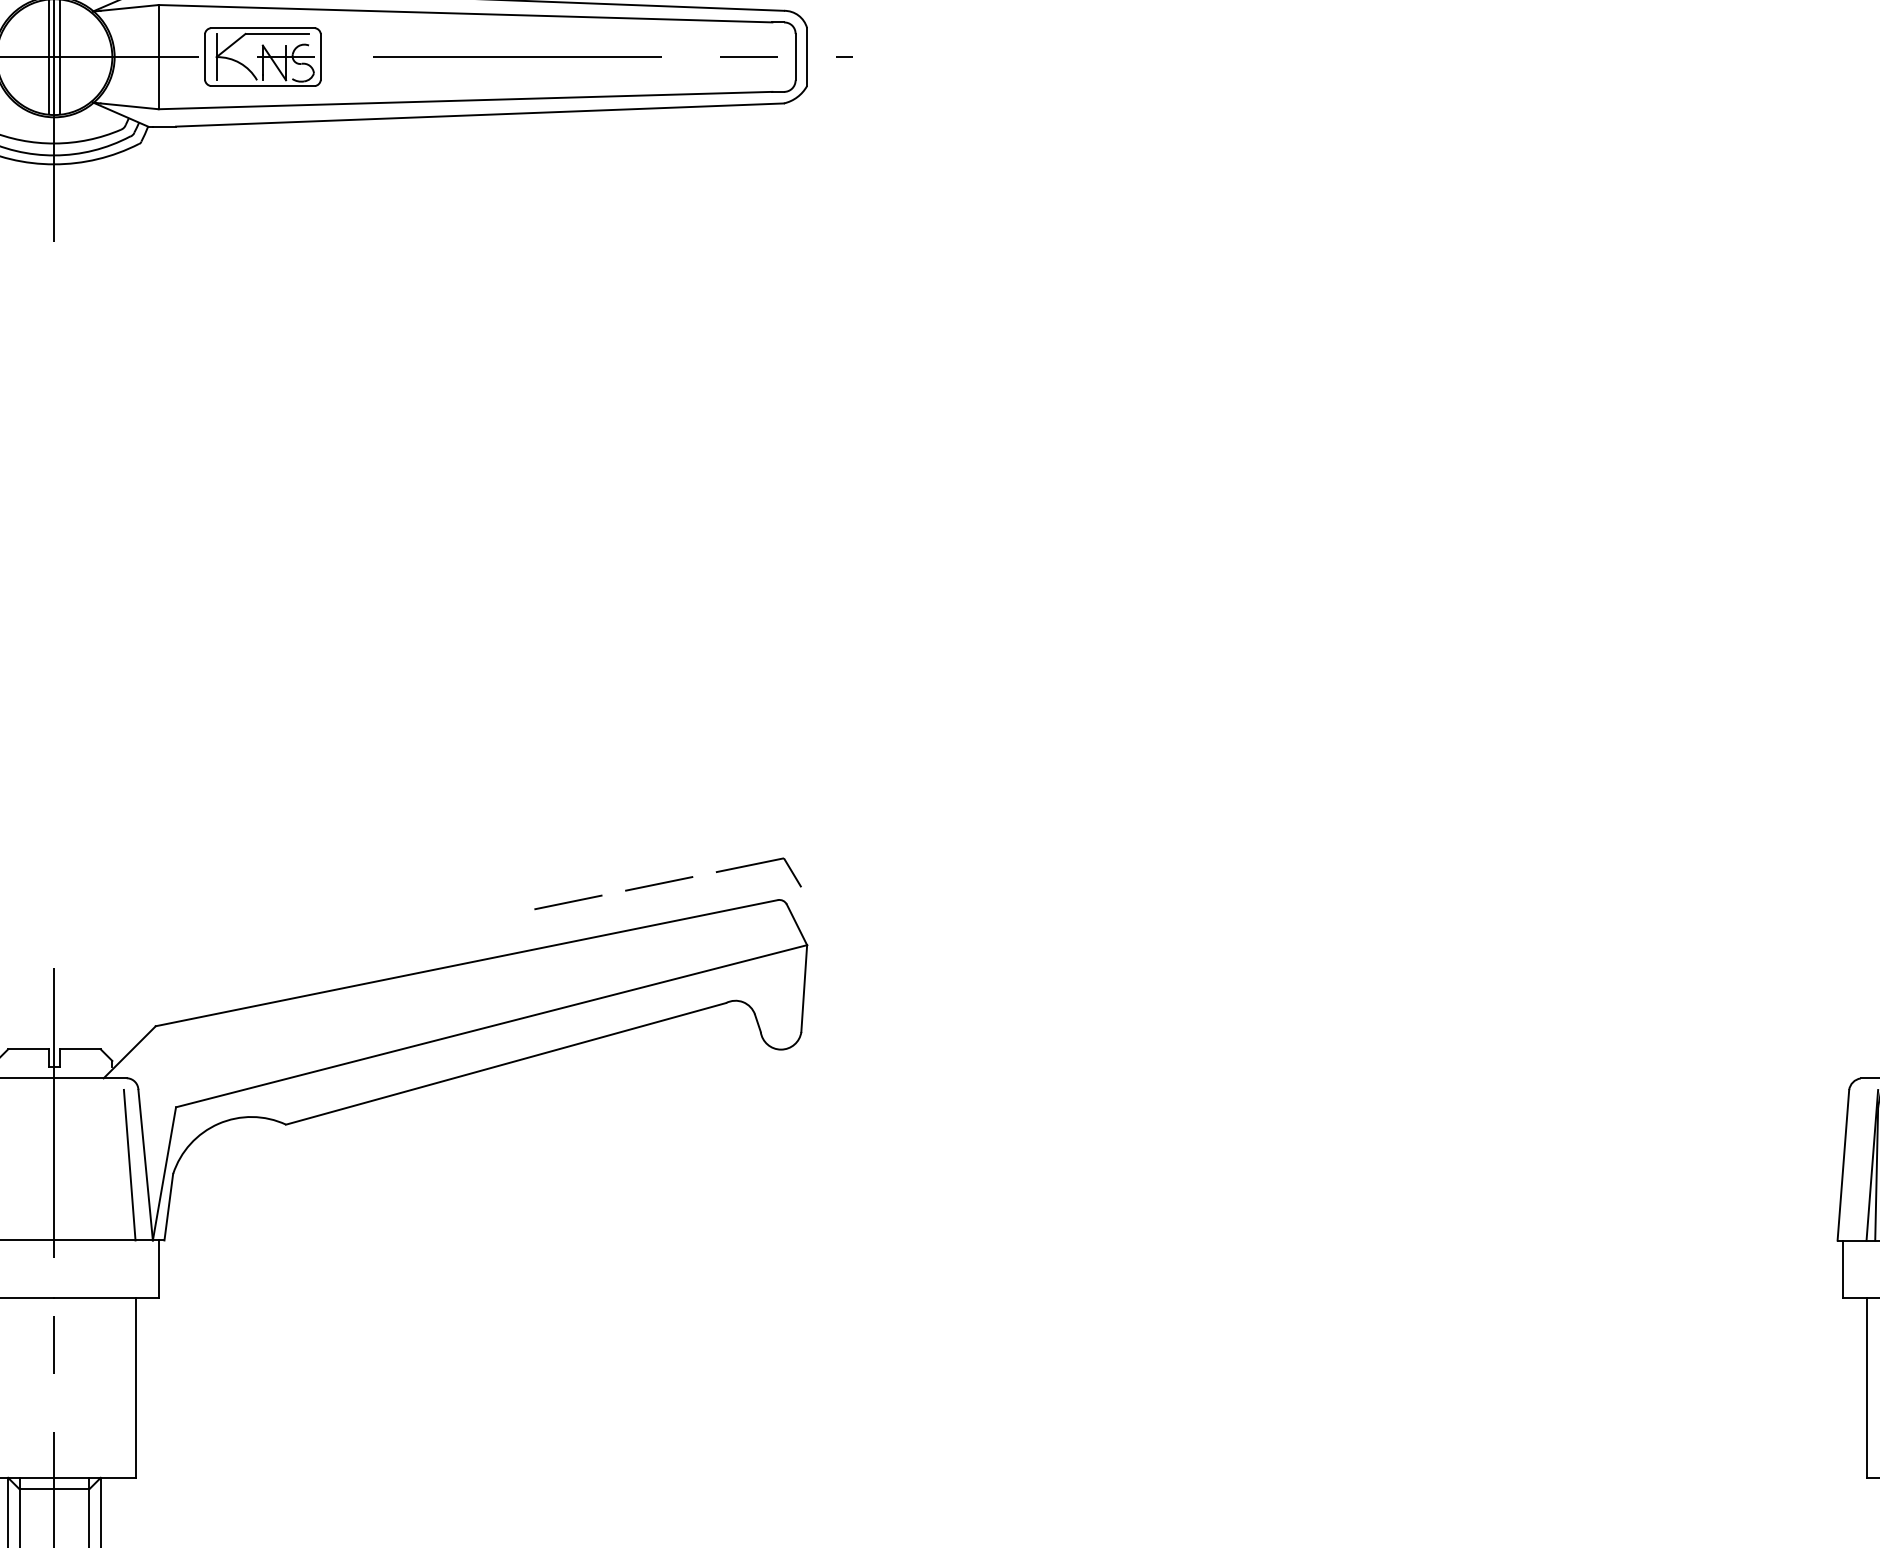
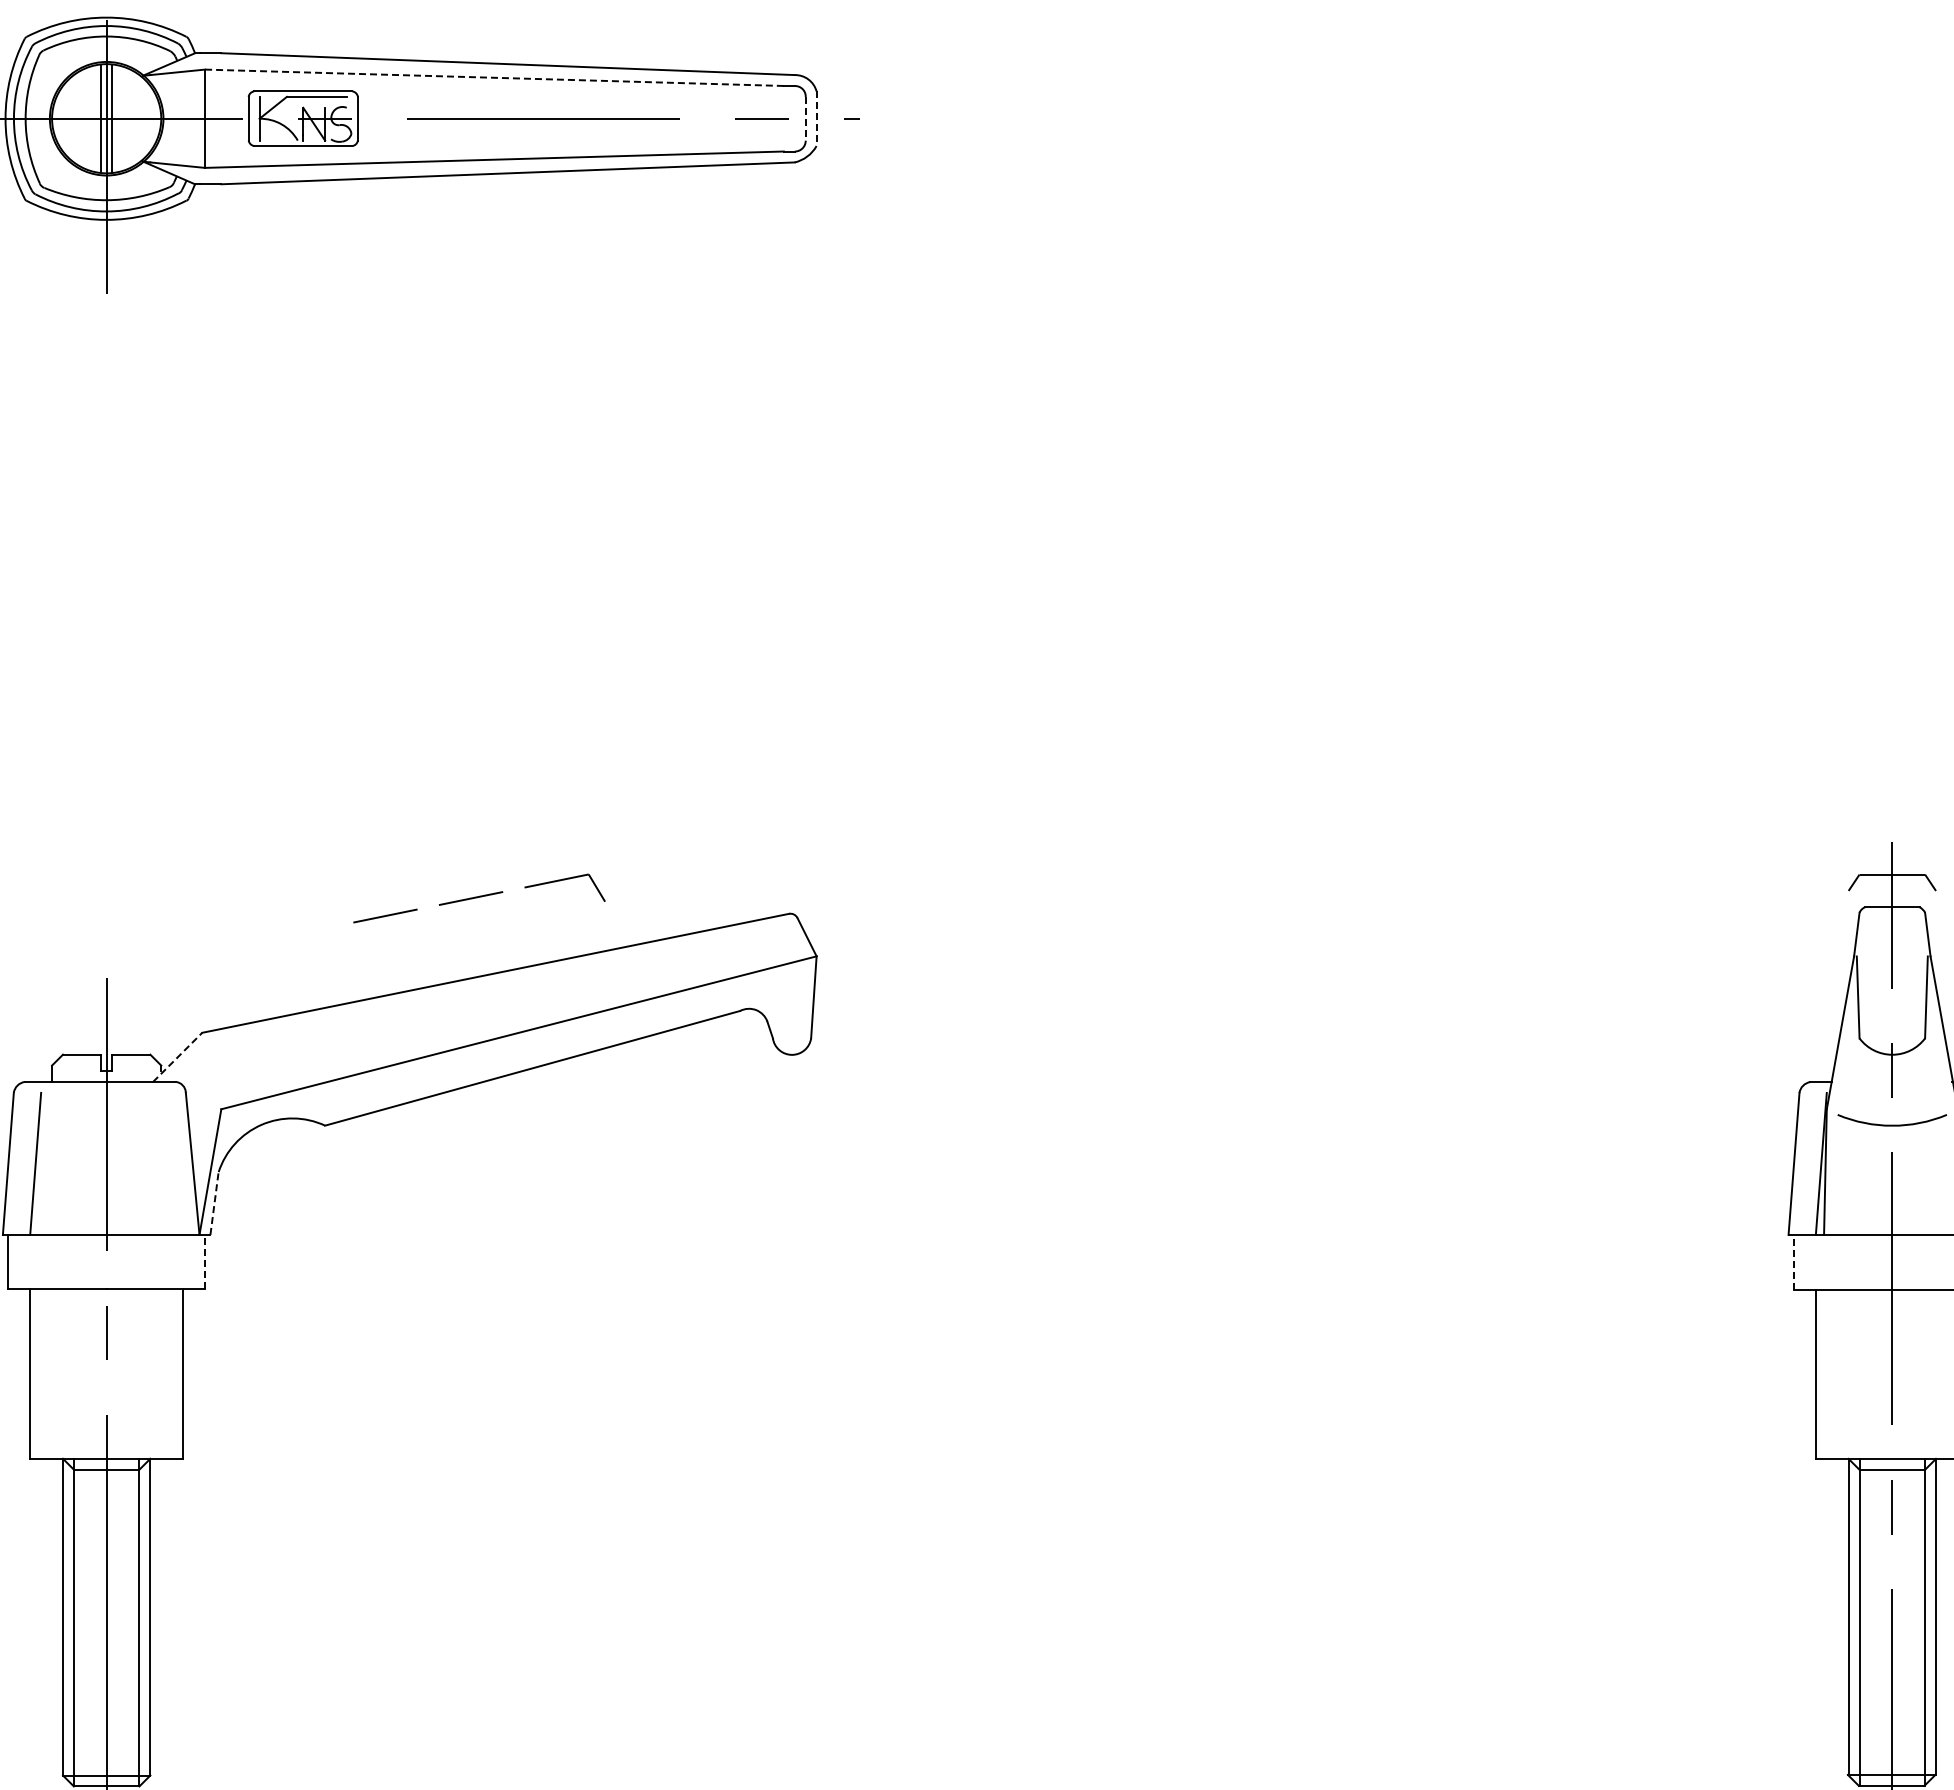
line: (465, 13) -> (494, 77), solid -> dashed
line: (795, 56) -> (805, 118), solid -> dashed
line: (807, 57) -> (816, 119), solid -> dashed
part: (668, 883) -> (479, 898), moved
line: (129, 1052) -> (177, 1057), solid -> dashed
line: (129, 1164) -> (177, 1163), removed
line: (168, 1207) -> (214, 1203), solid -> dashed
line: (158, 1268) -> (204, 1261), solid -> dashed
line: (1843, 1268) -> (1794, 1261), solid -> dashed

